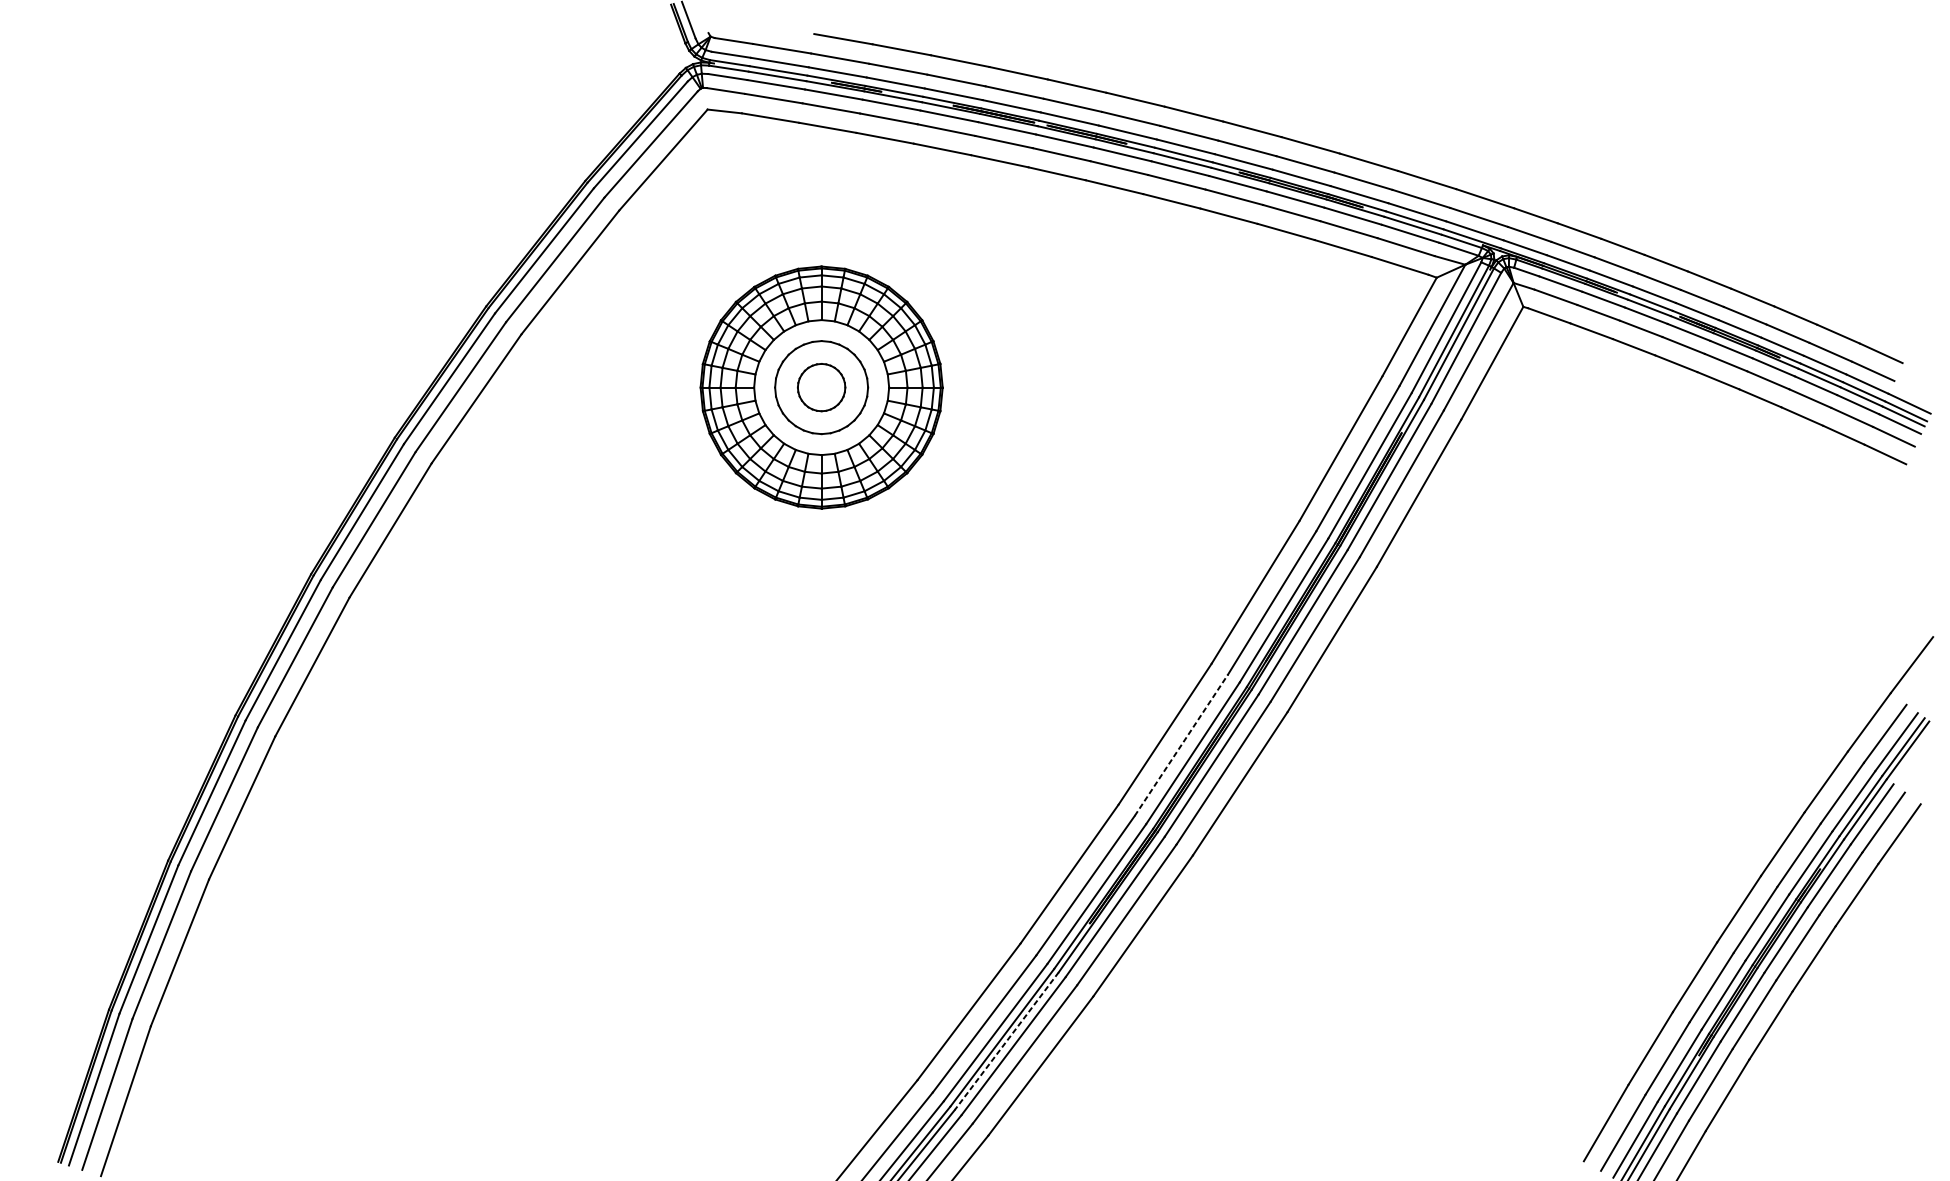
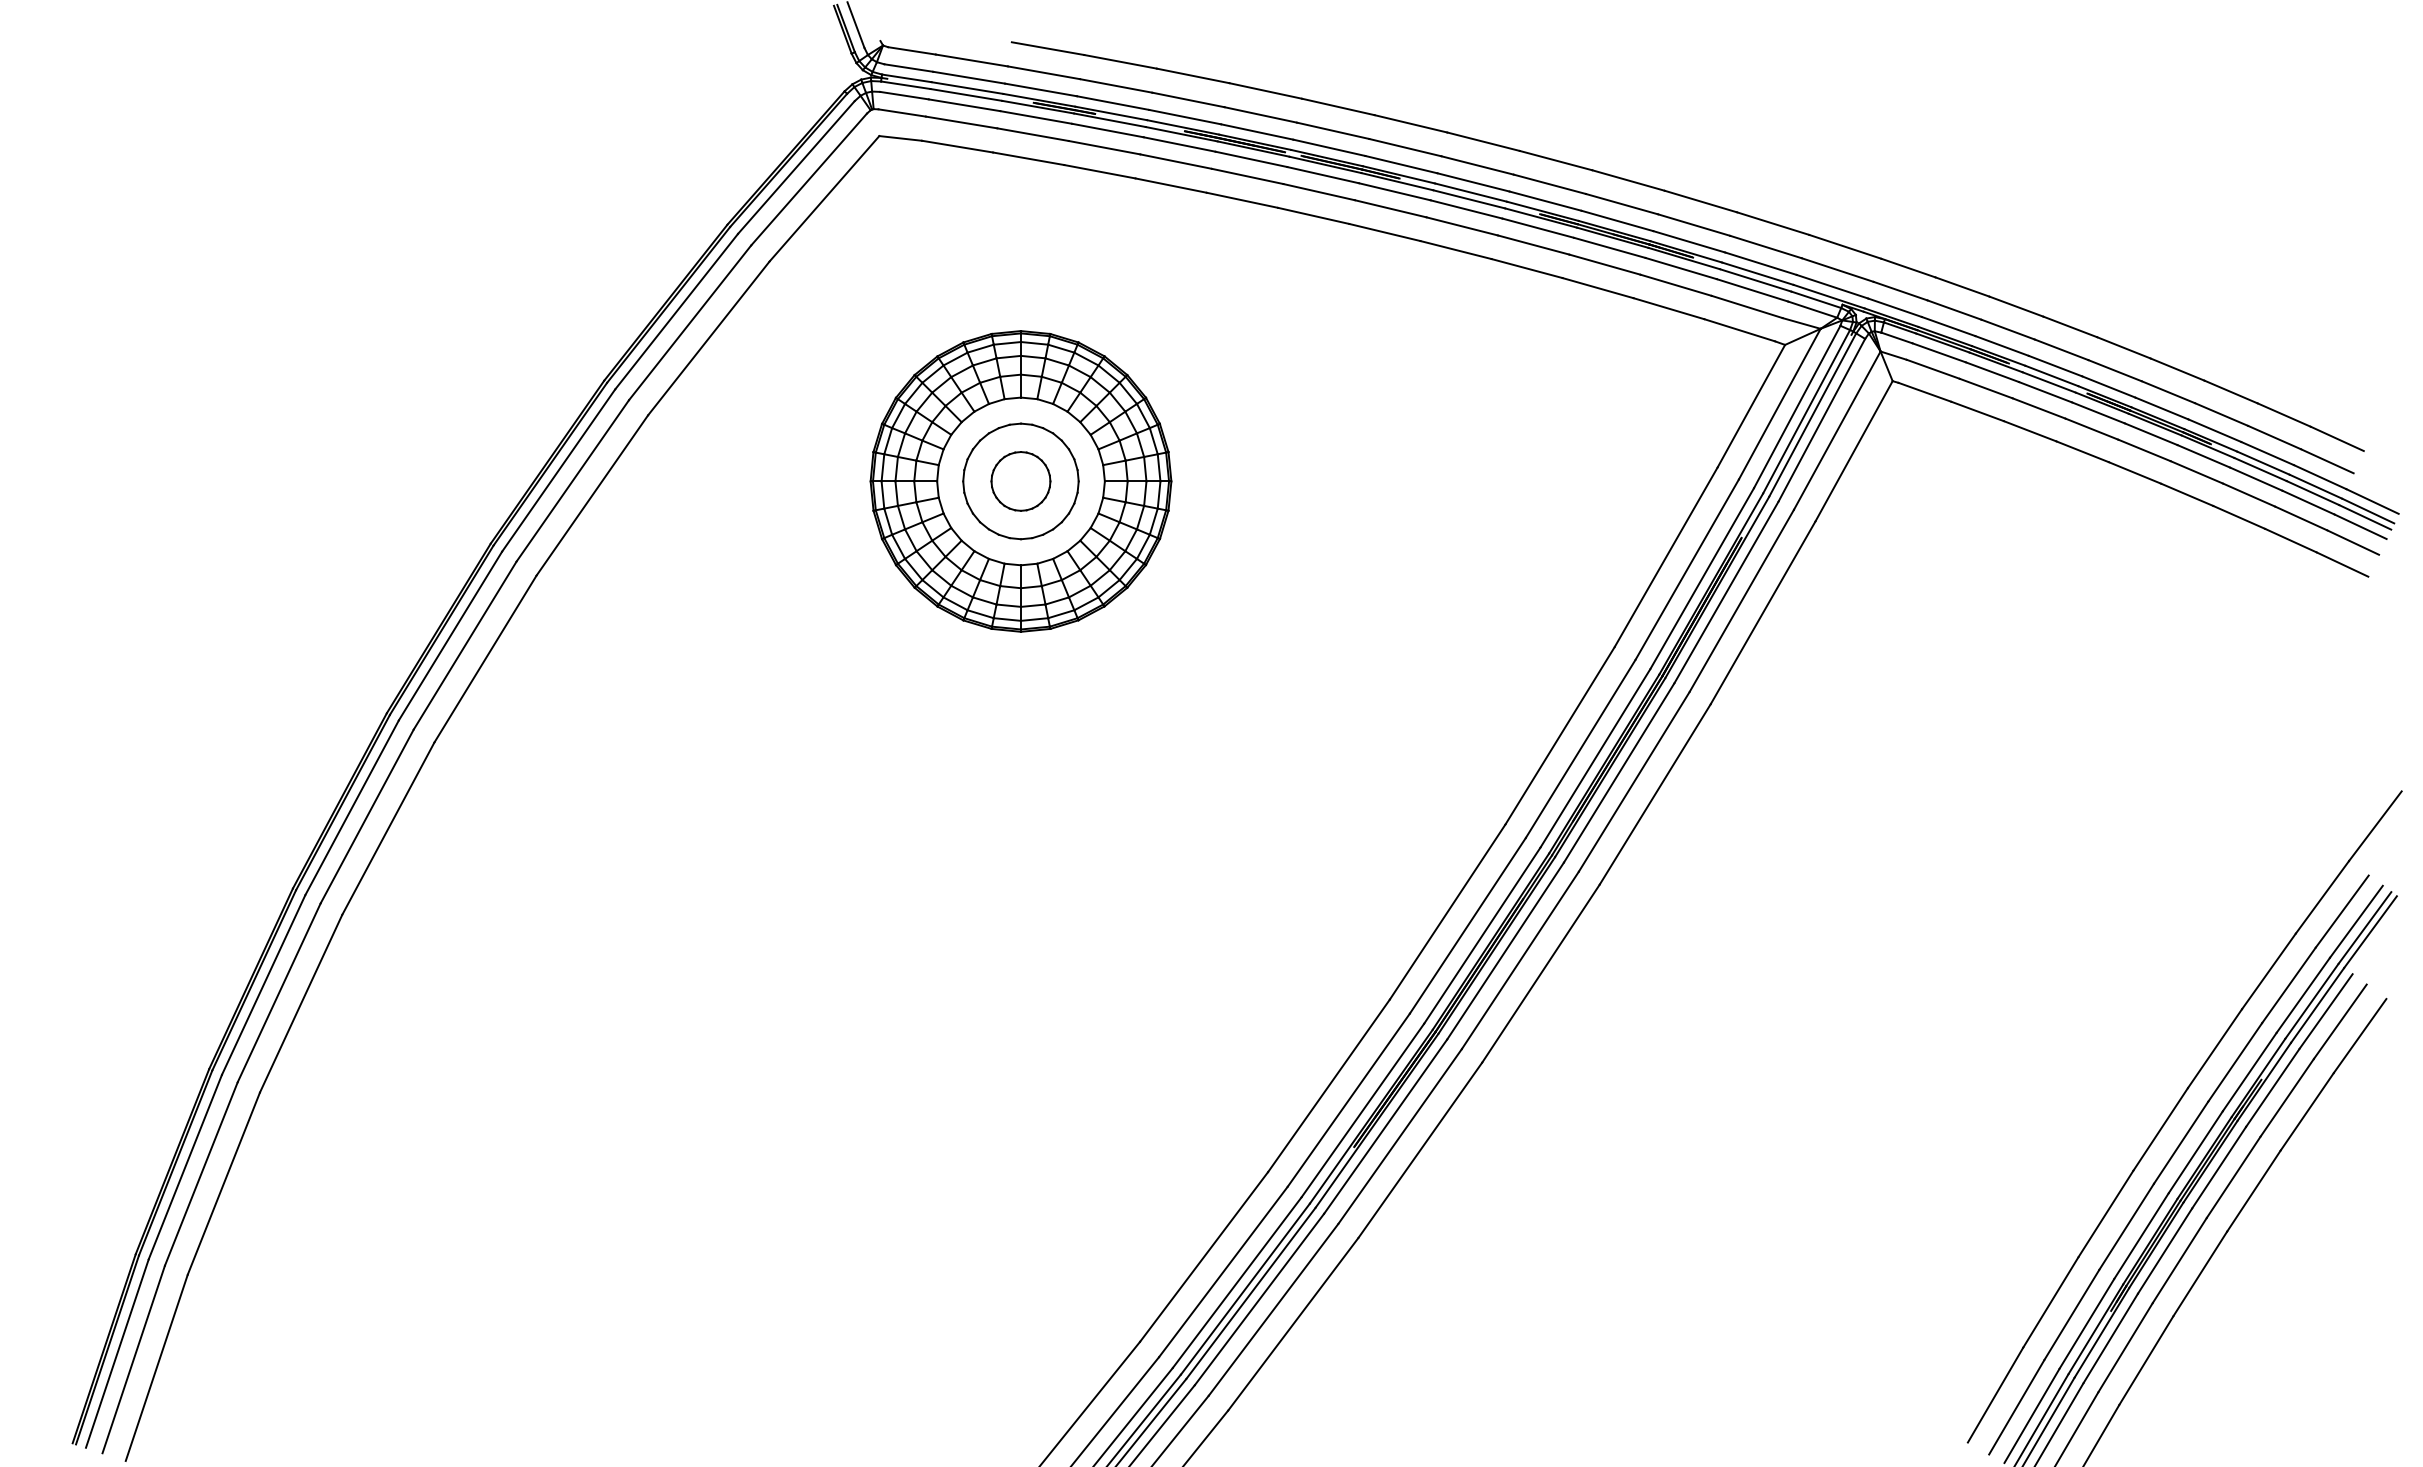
line: (1181, 745) -> (1468, 925), dashed -> solid
line: (1006, 1041) -> (1250, 1293), dashed -> solid

